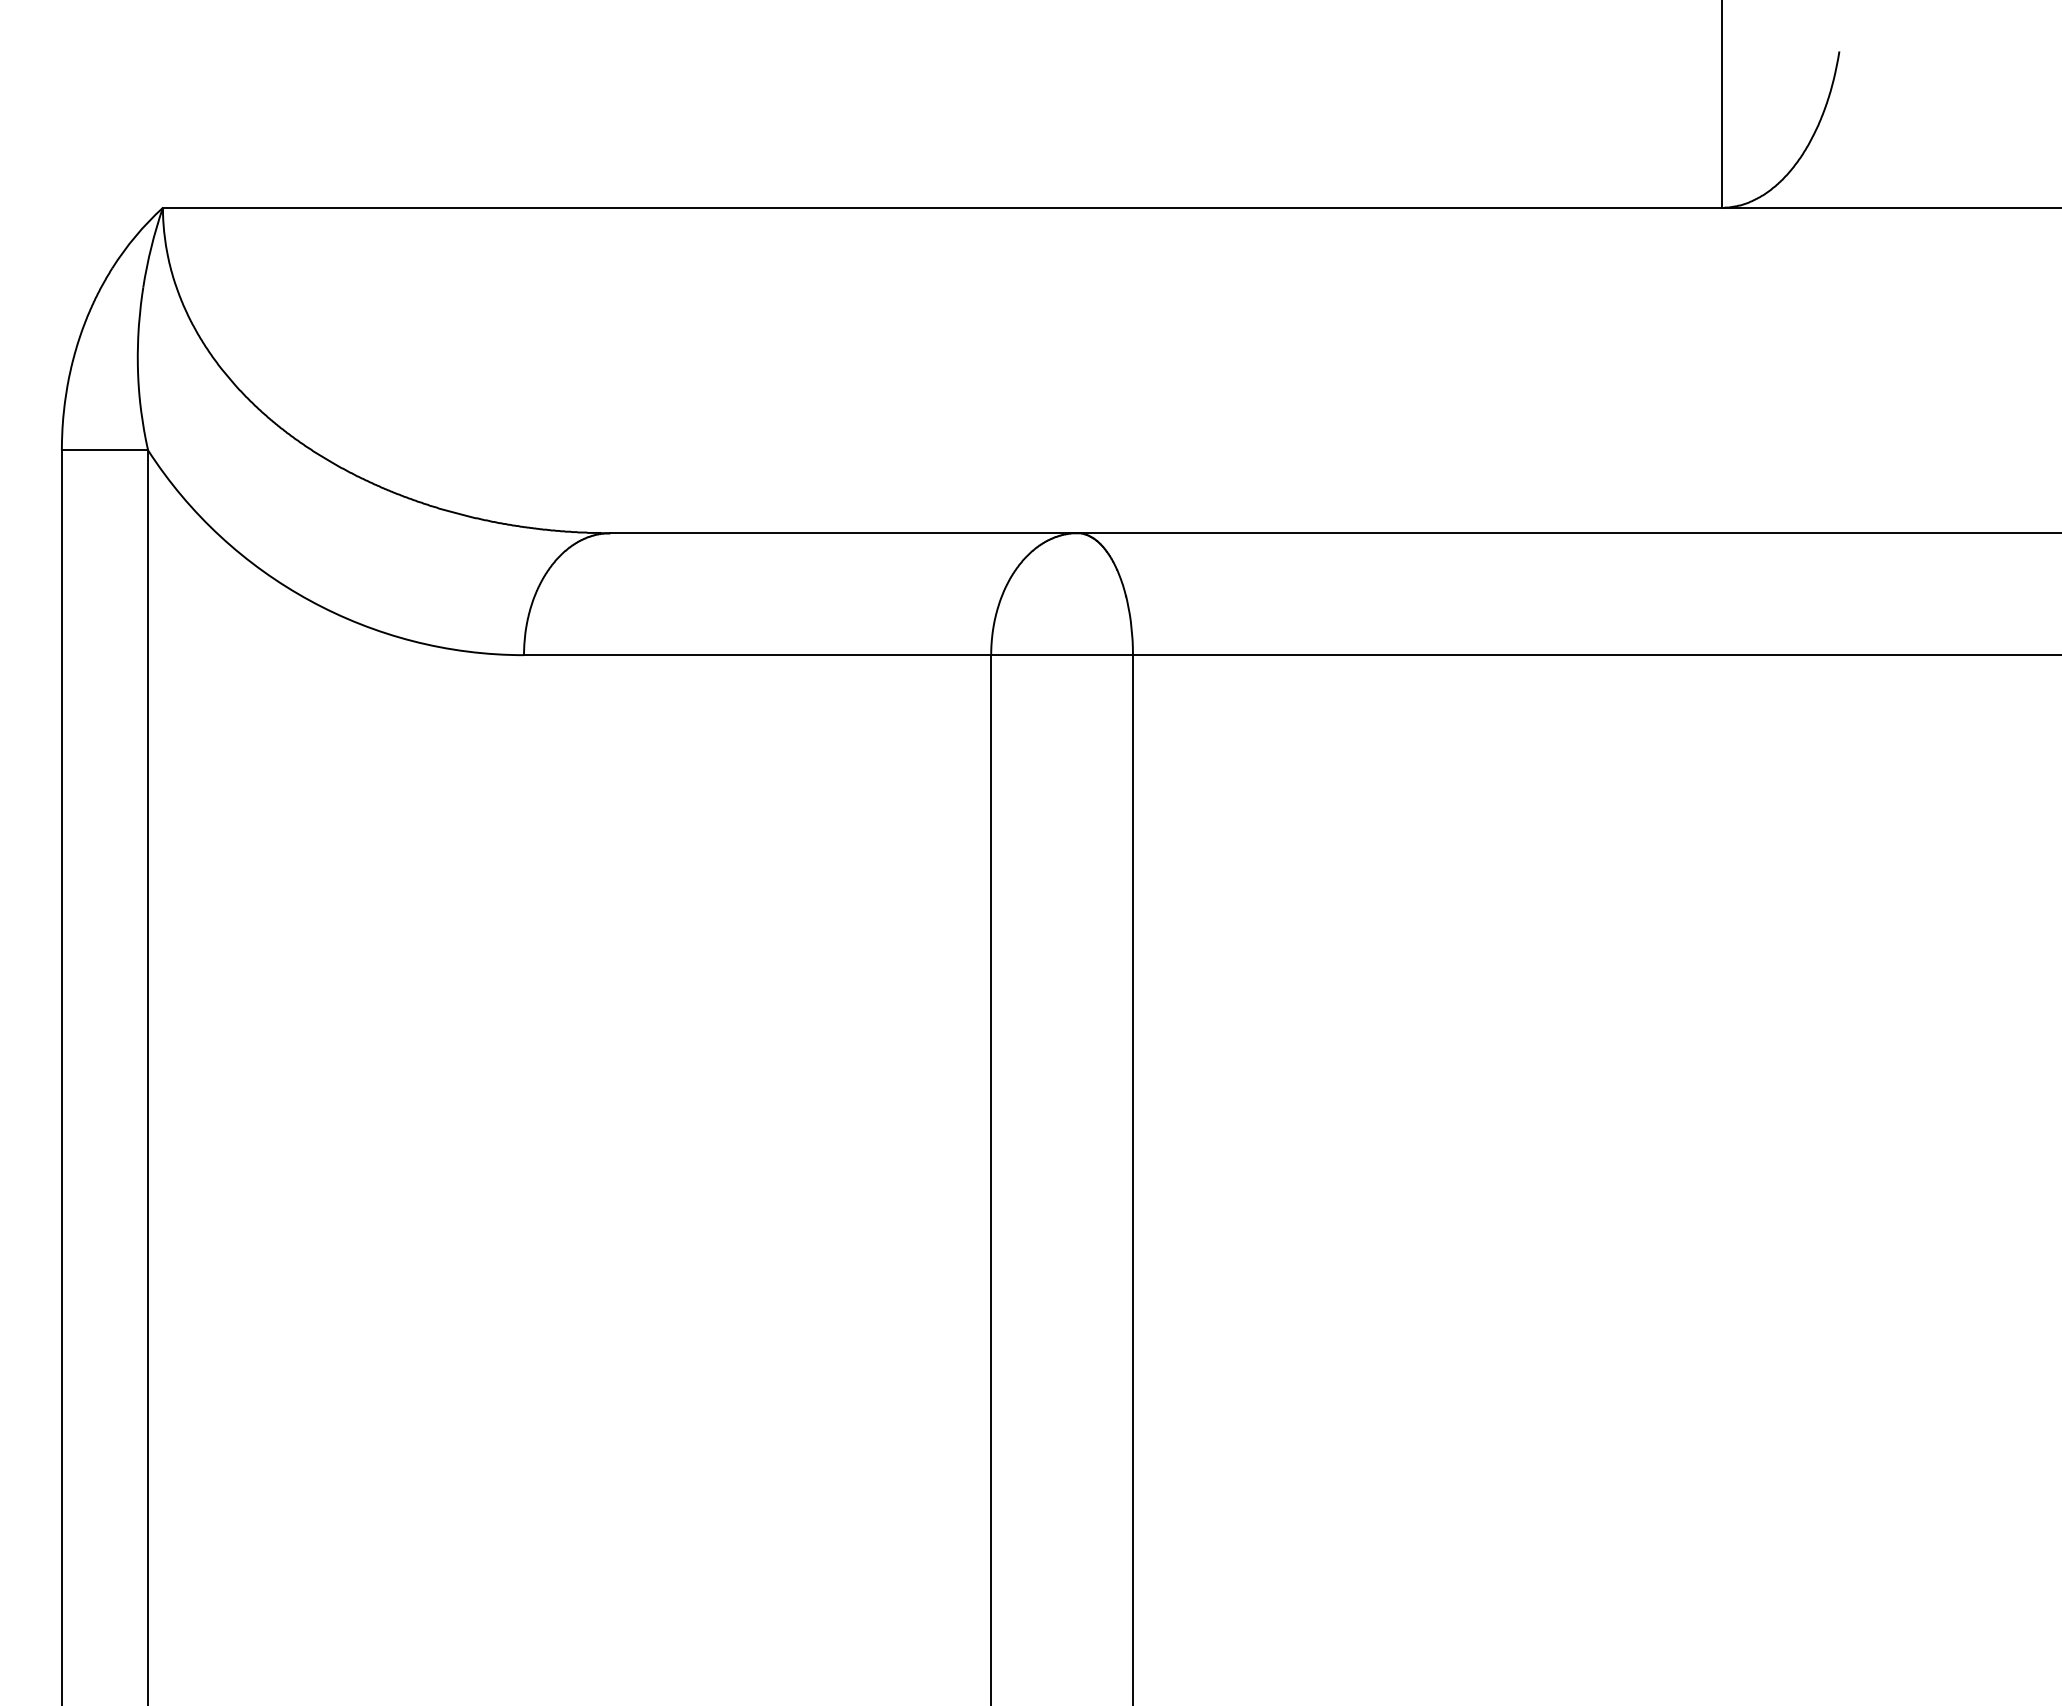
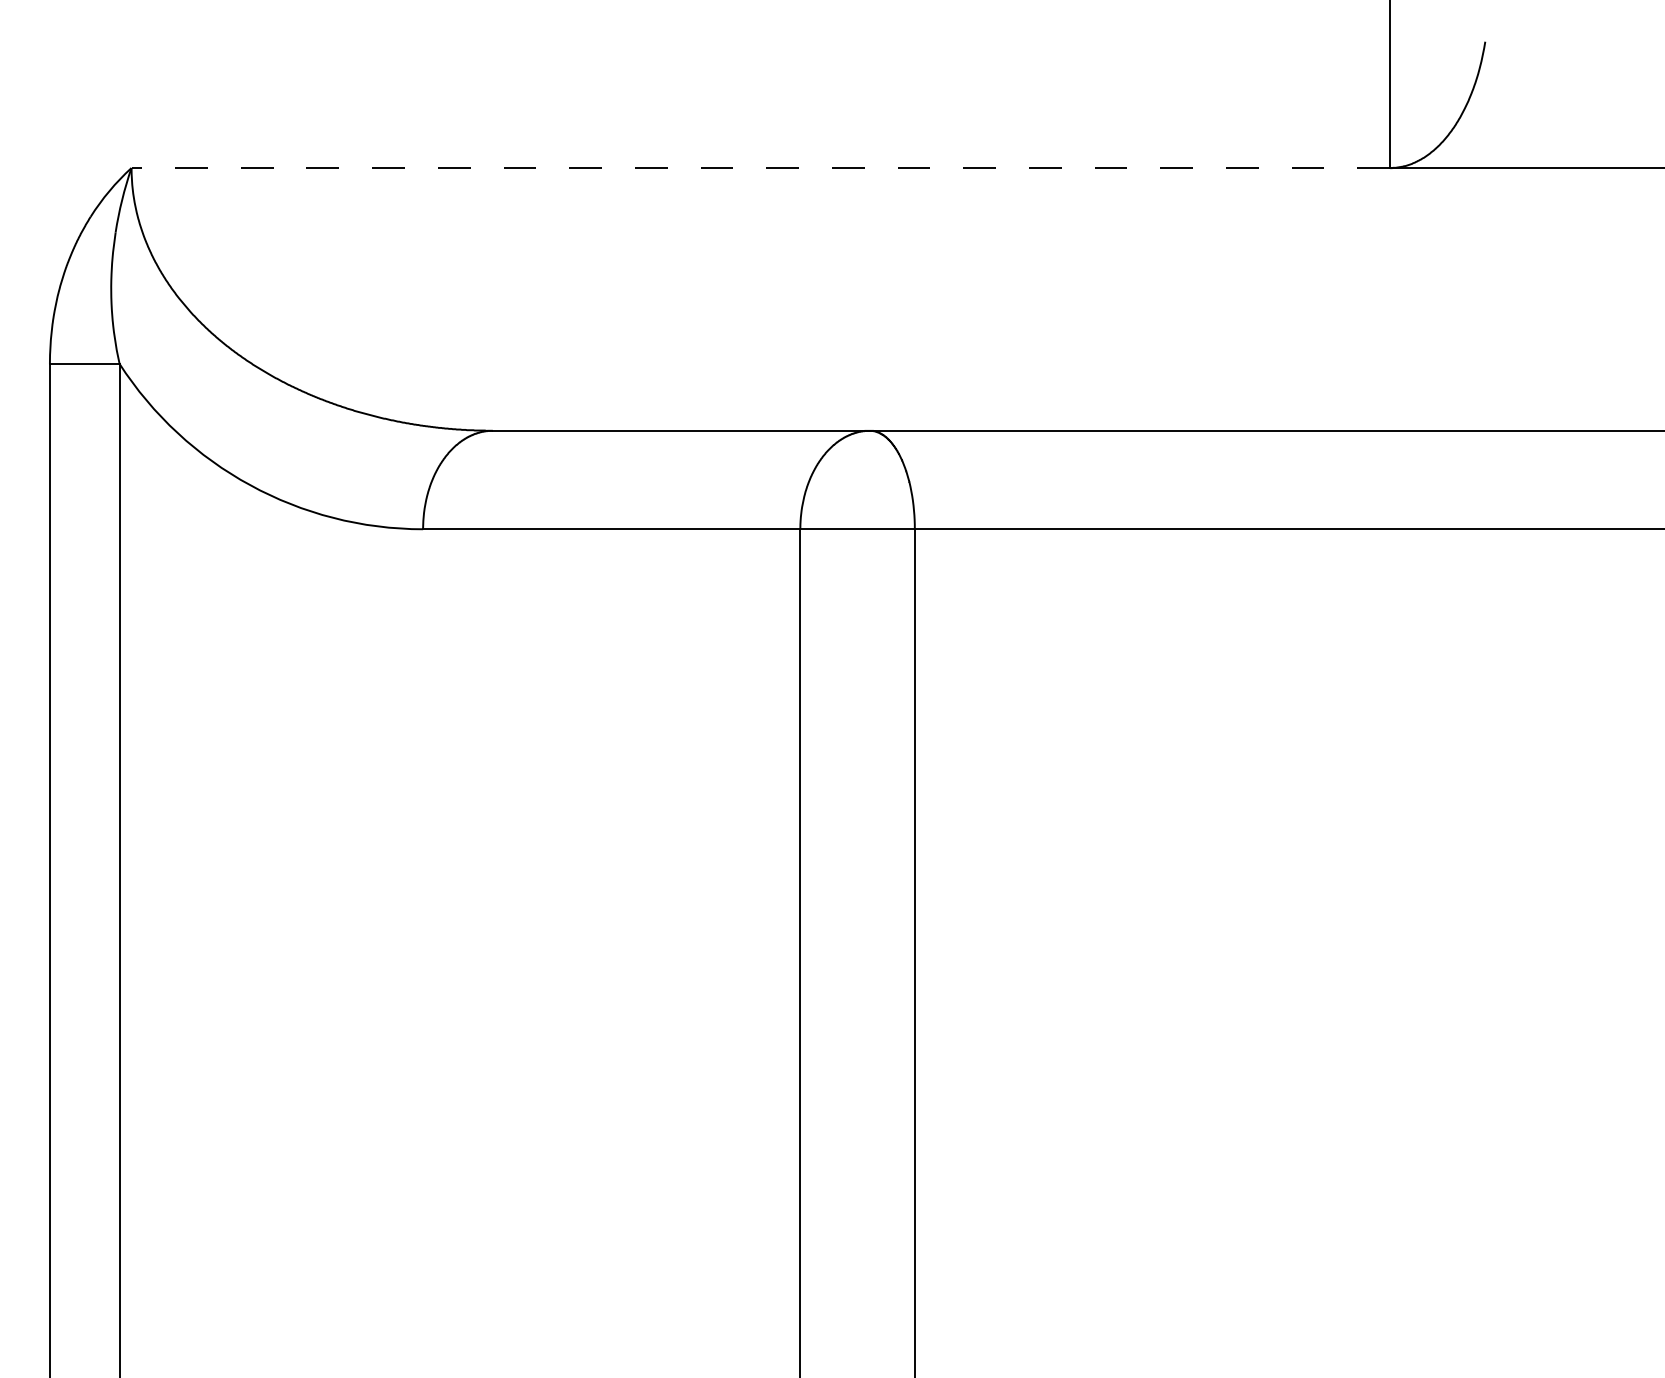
line: (941, 207) -> (760, 167), solid -> dashed

